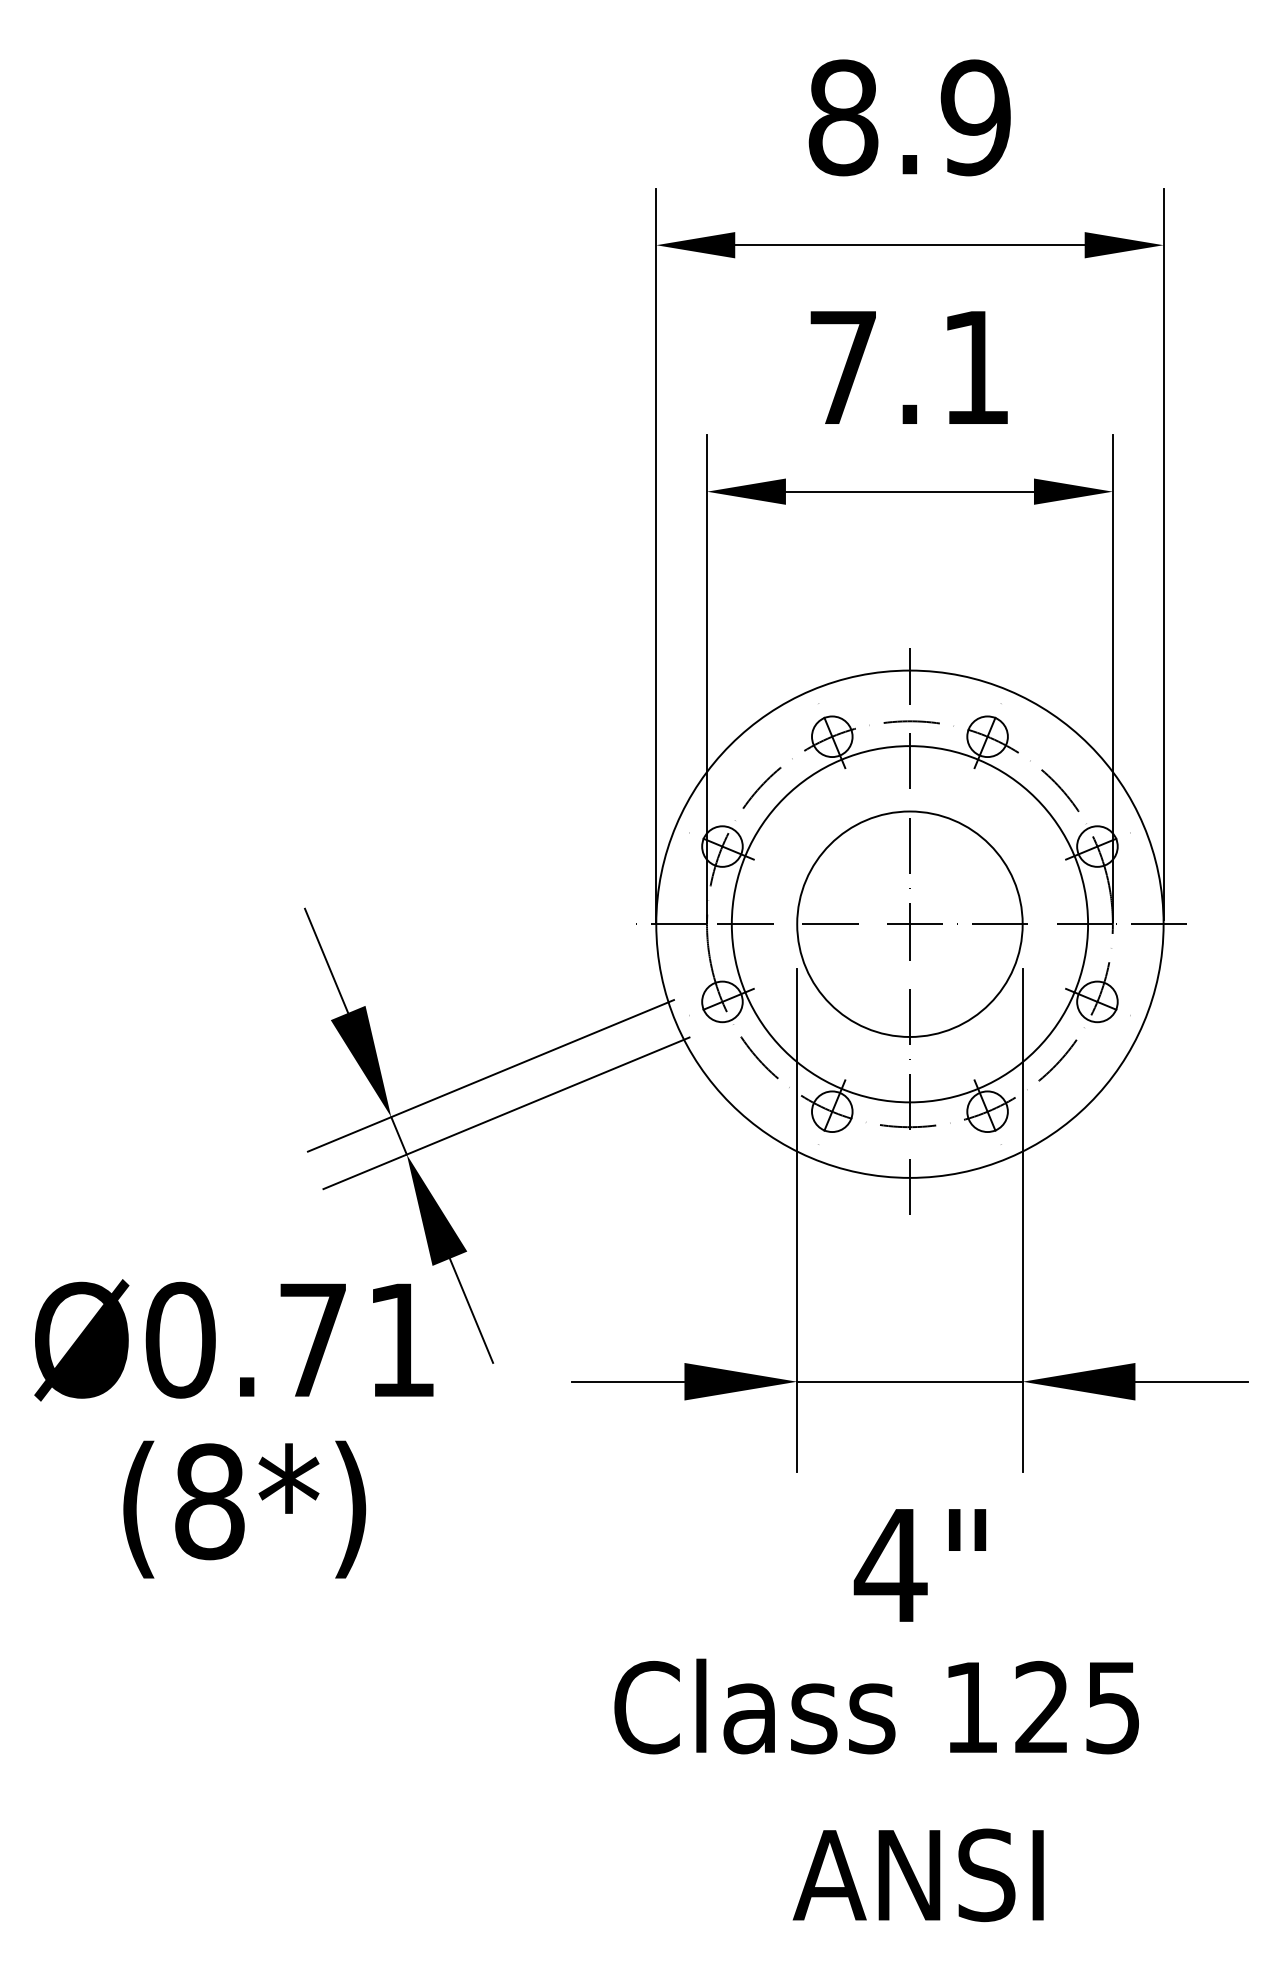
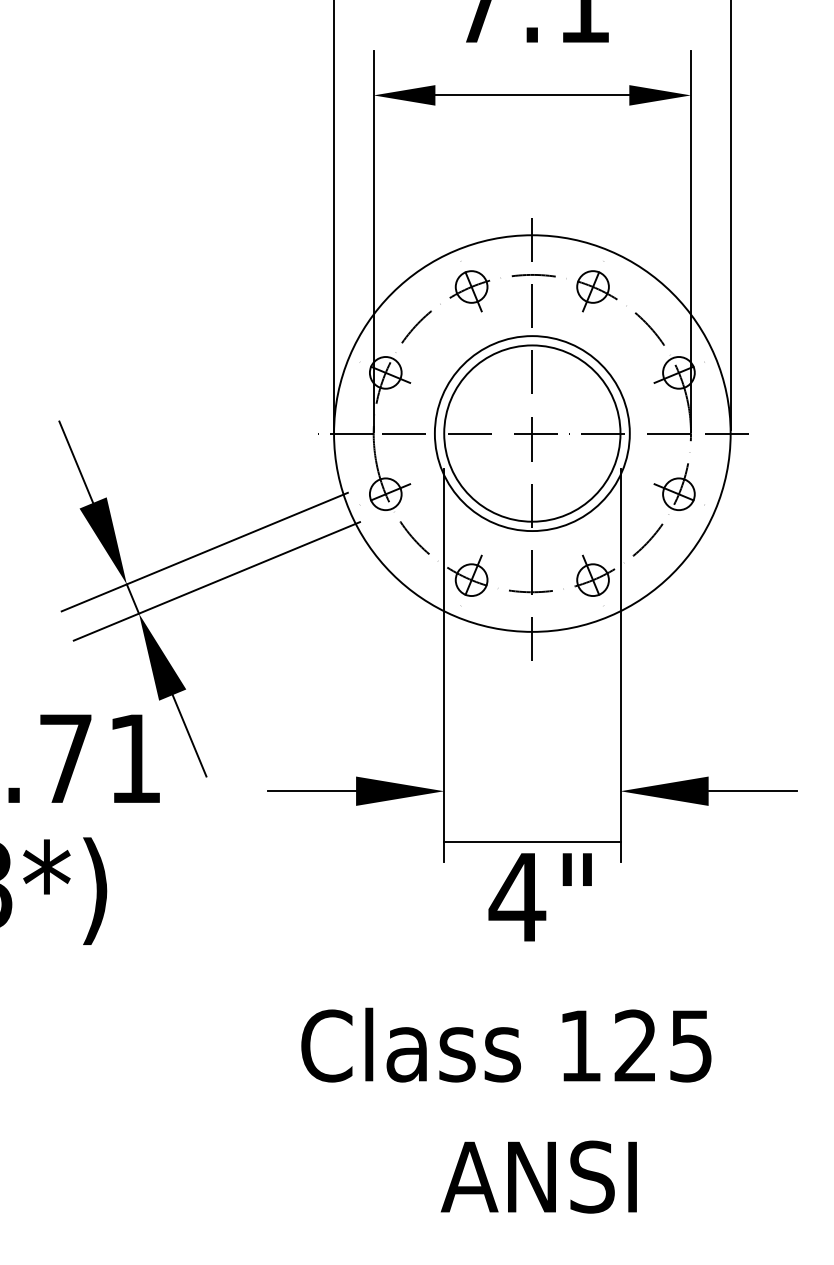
circle: (909, 924) -> (532, 433), size x0.7
line: (909, 1381) -> (532, 841), moved
text: (919, 1565) -> (539, 897), moved

